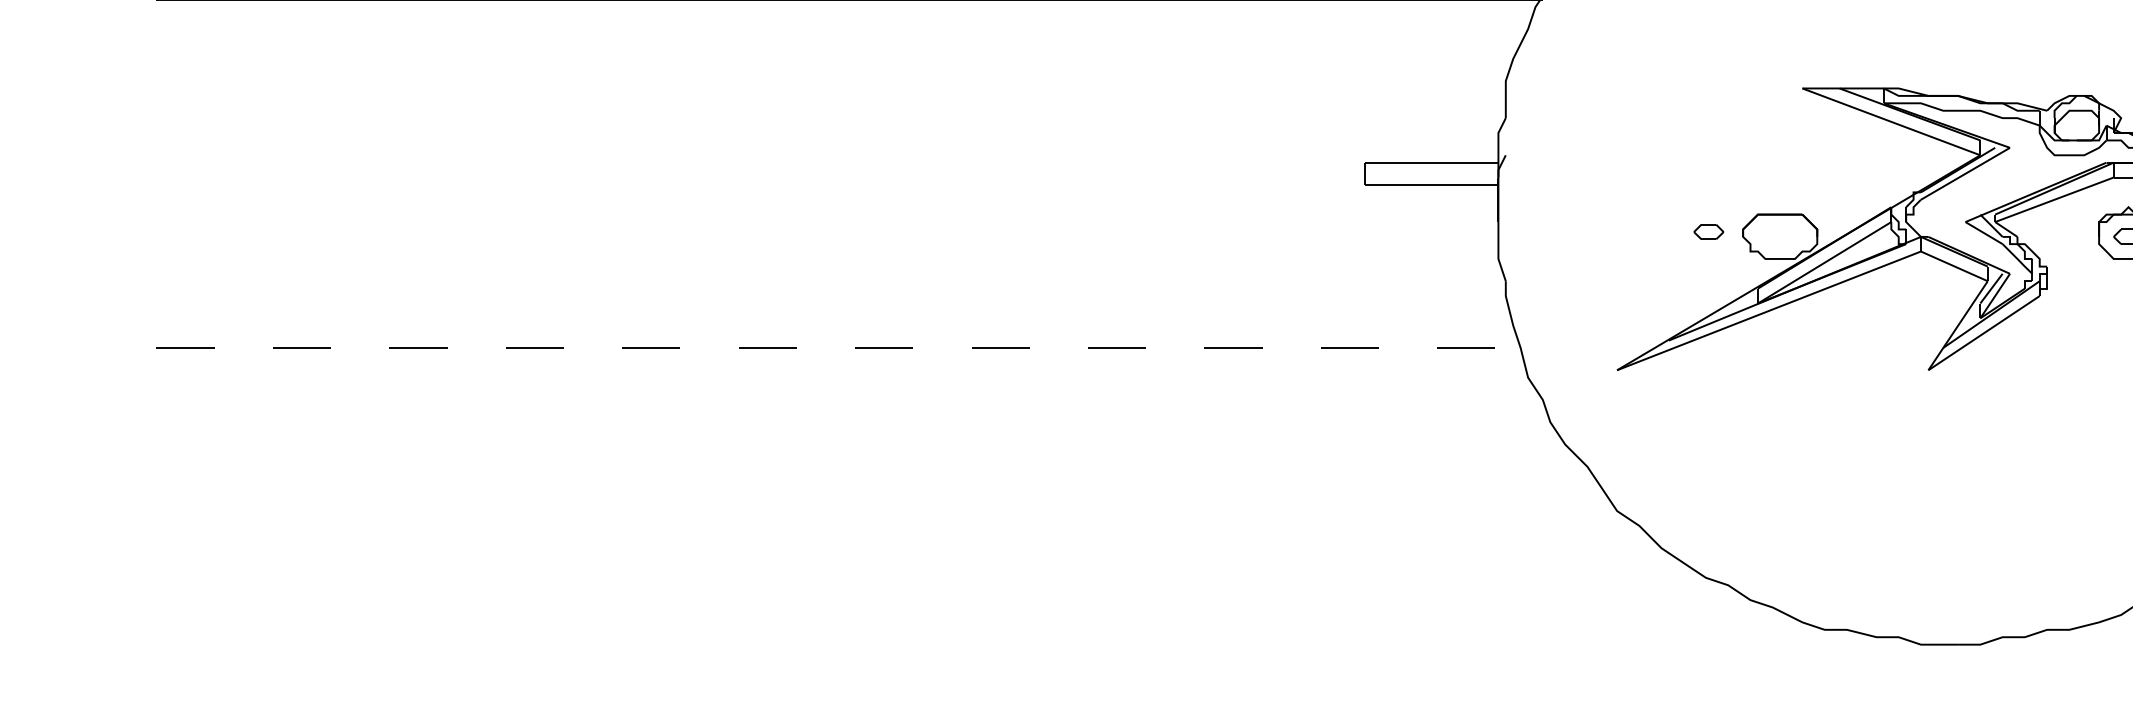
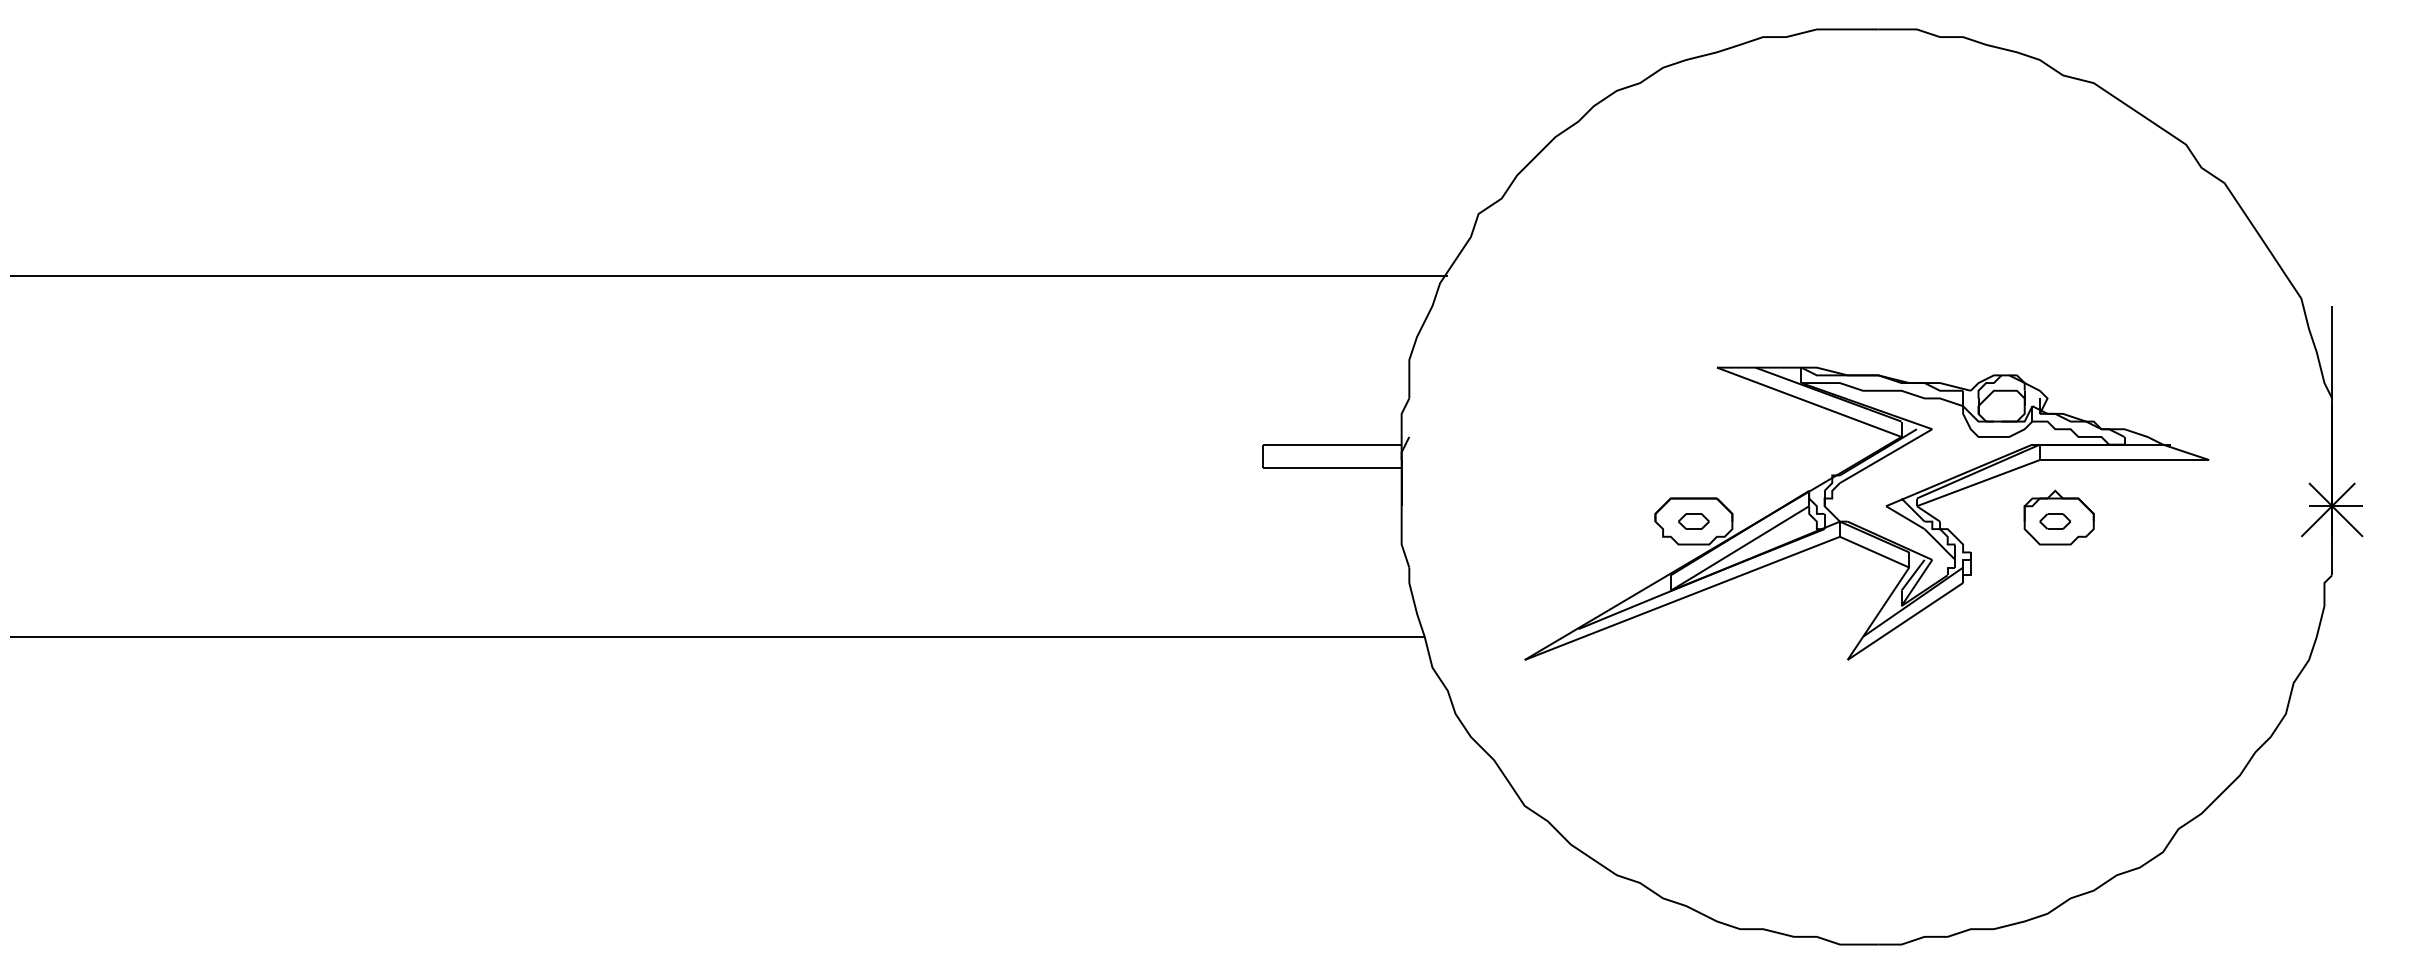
part: (1708, 231) -> (1693, 521), moved
line: (838, 347) -> (717, 636), dashed -> solid

